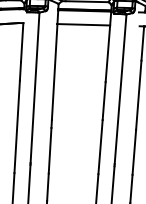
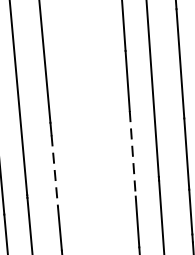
line: (100, 147) -> (132, 154), solid -> dashed
line: (50, 150) -> (55, 170), solid -> dashed

